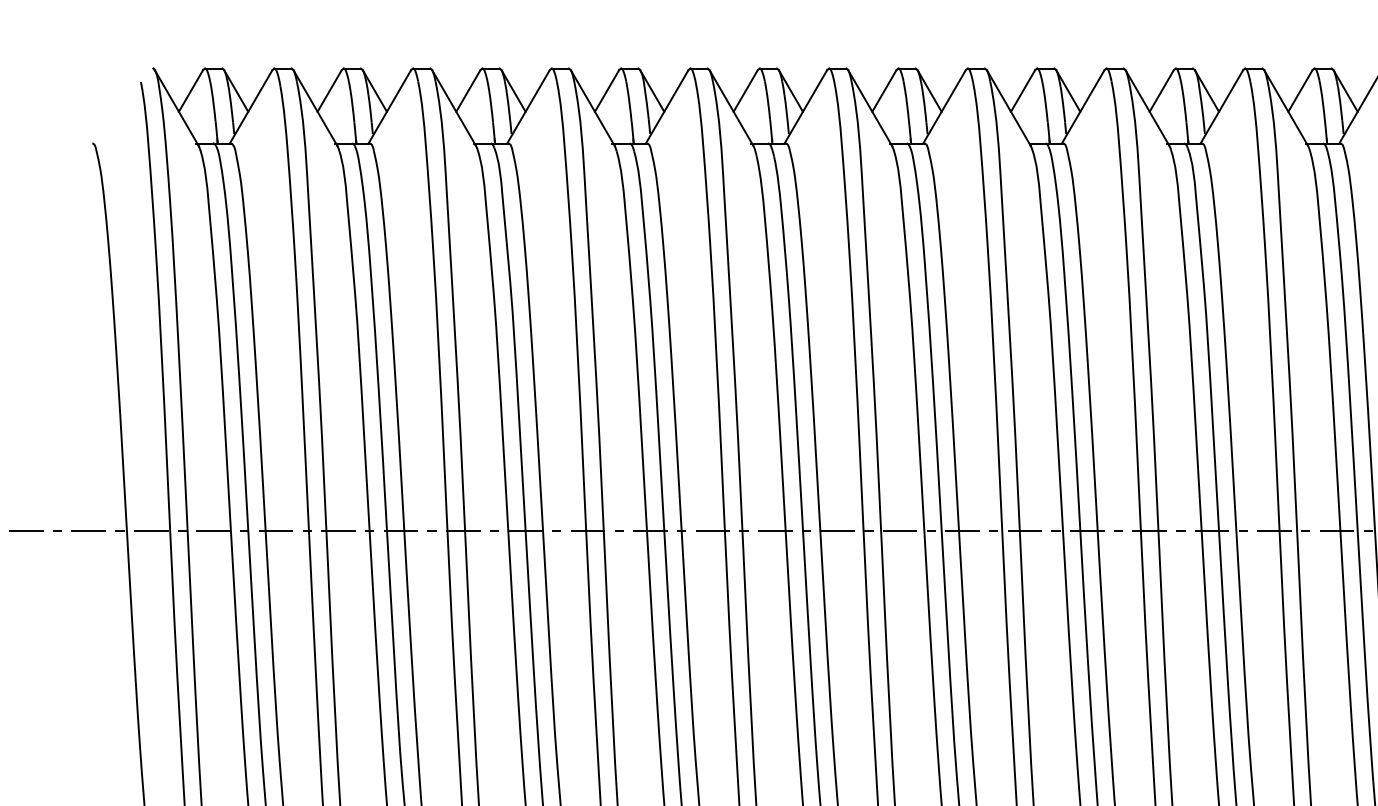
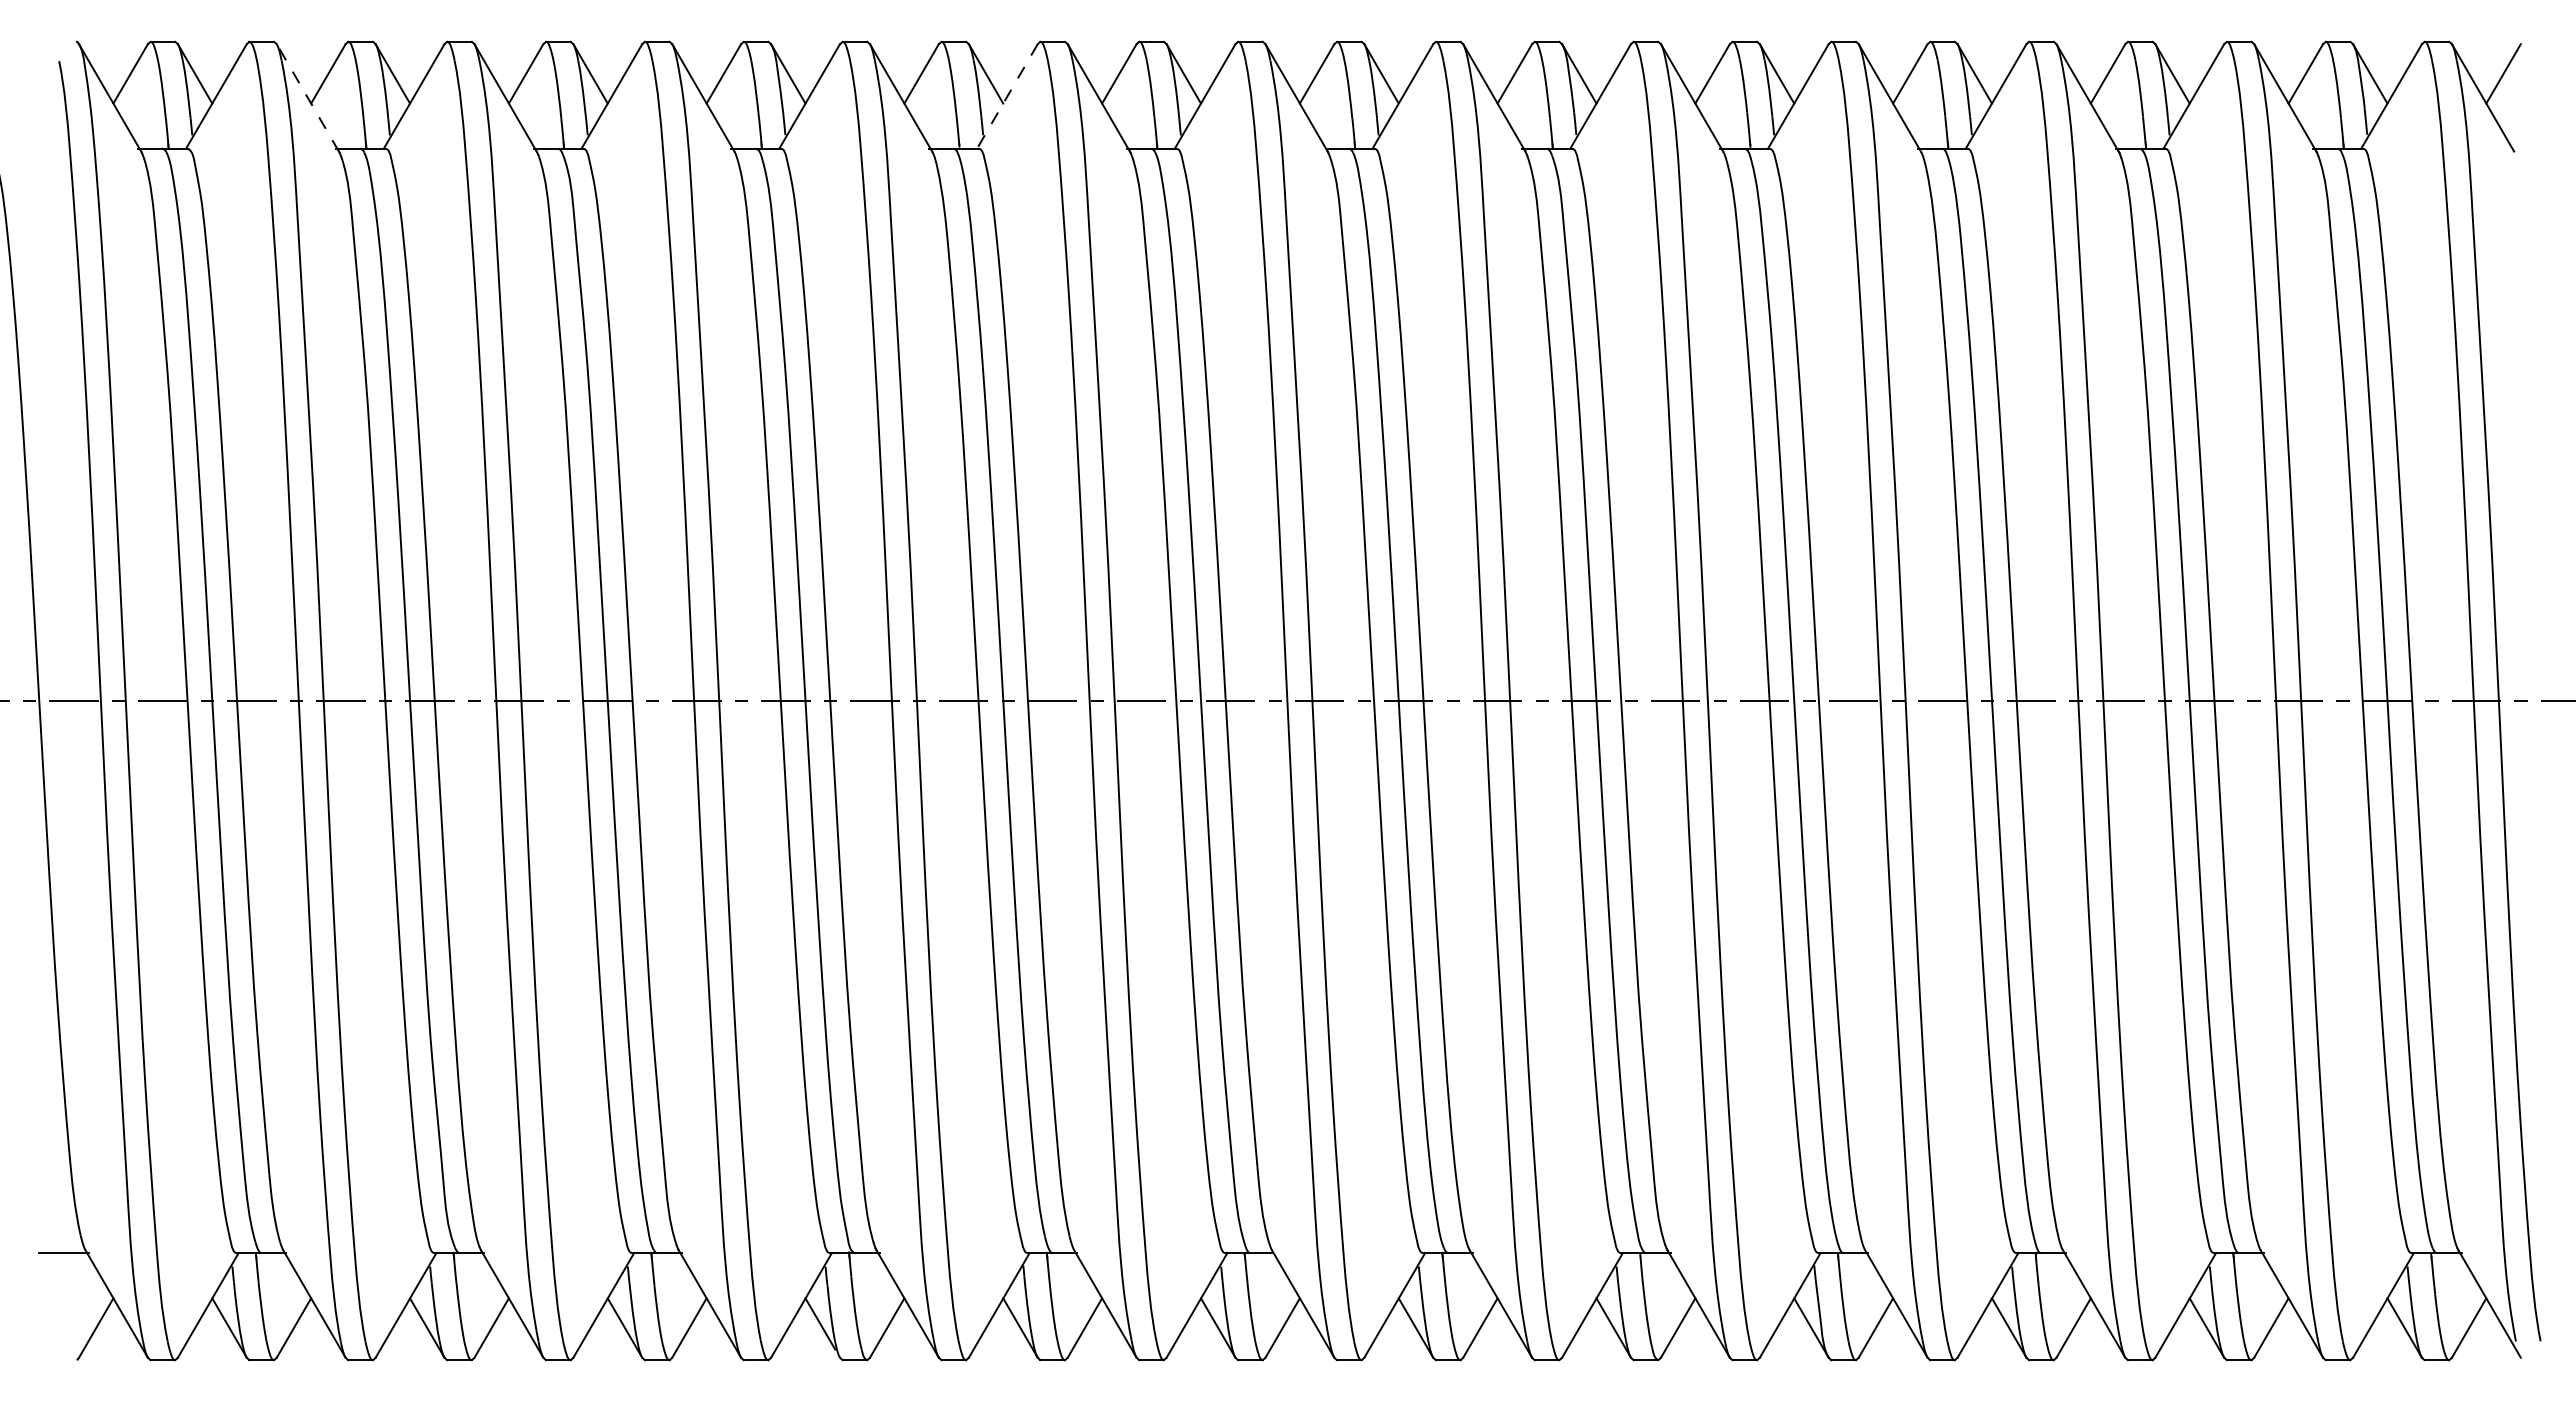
line: (805, 106) -> (1007, 96), solid -> dashed
line: (315, 107) -> (307, 97), solid -> dashed

